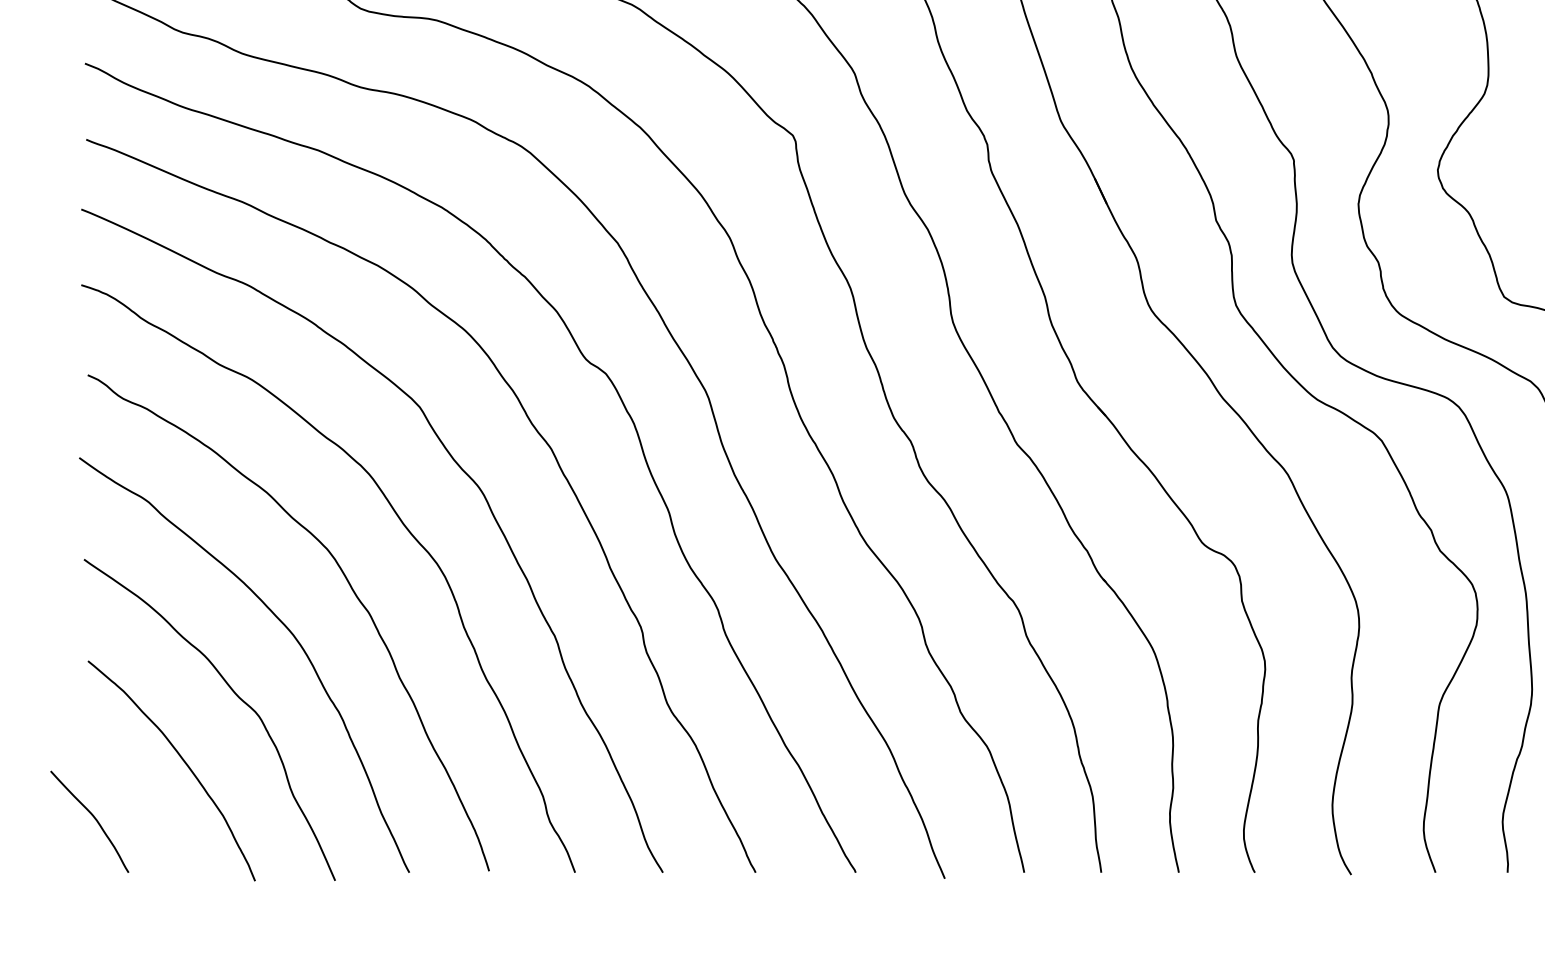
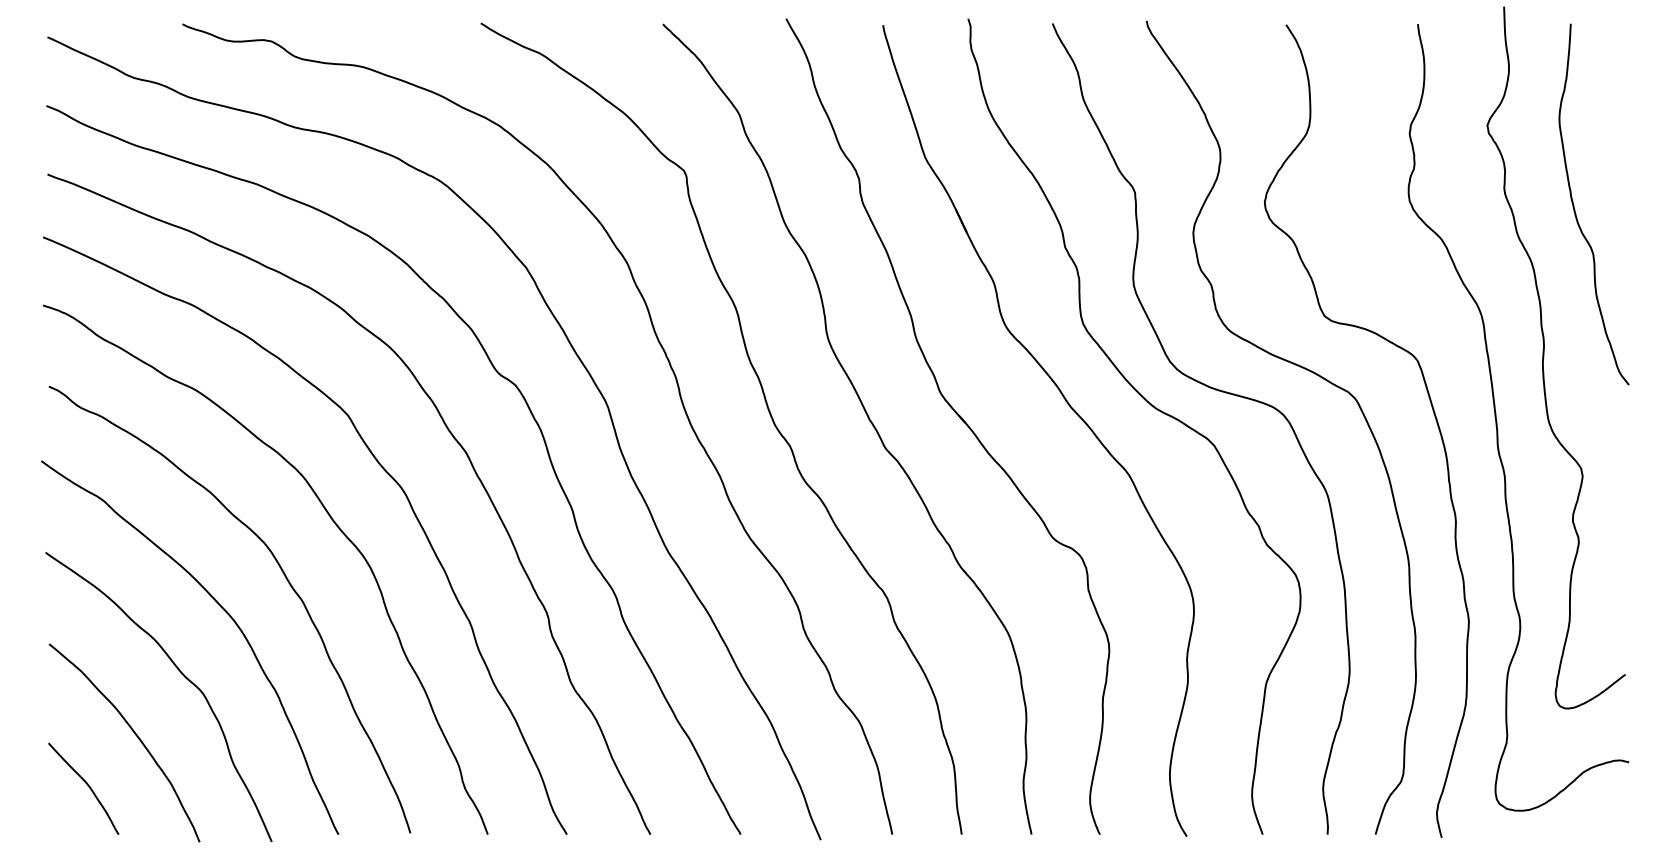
curve: (92, 817) -> (86, 784), moved

